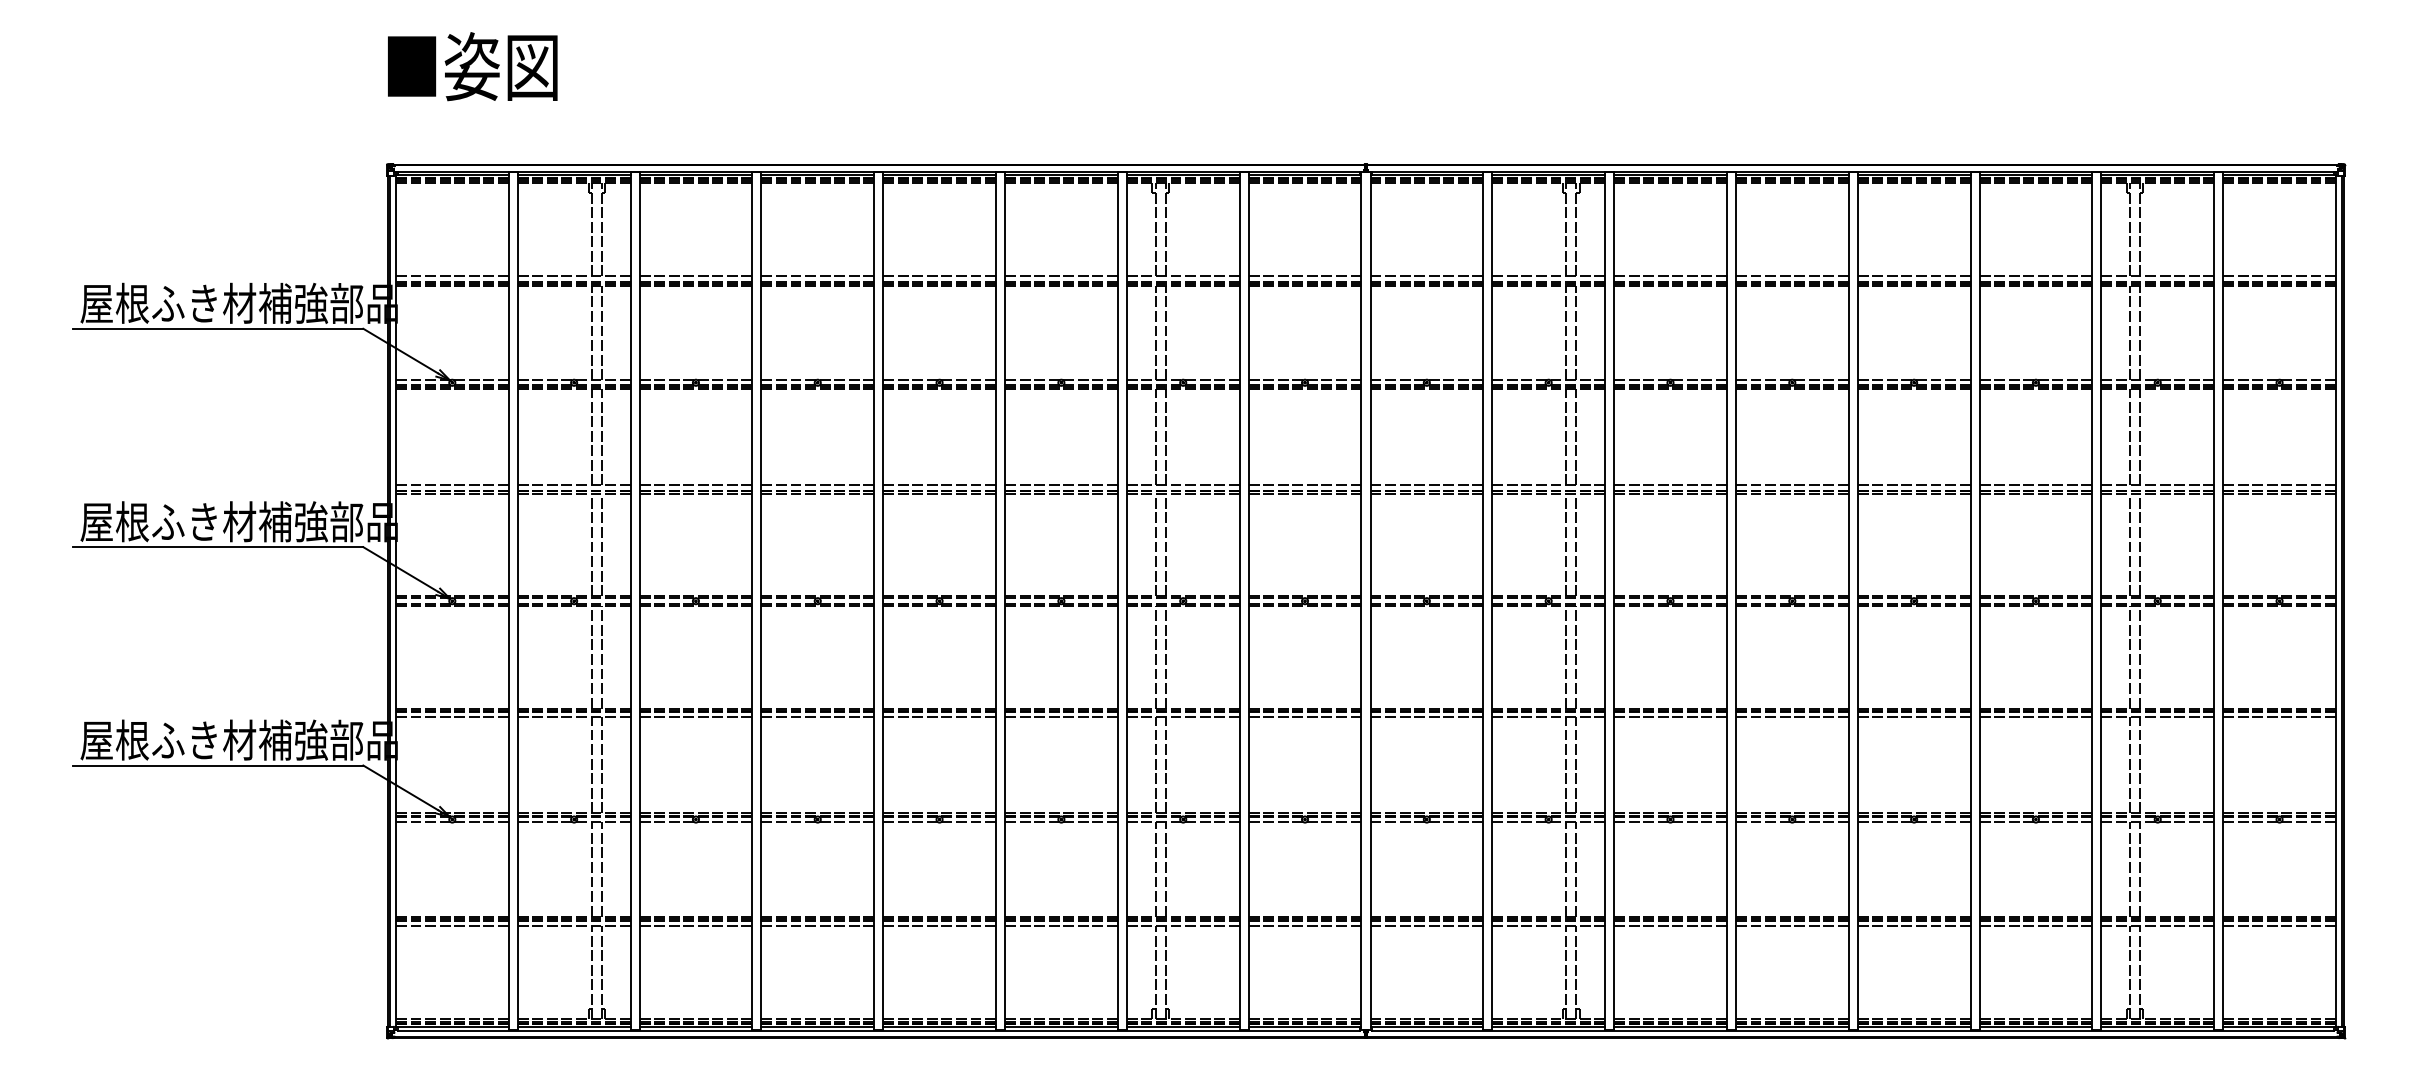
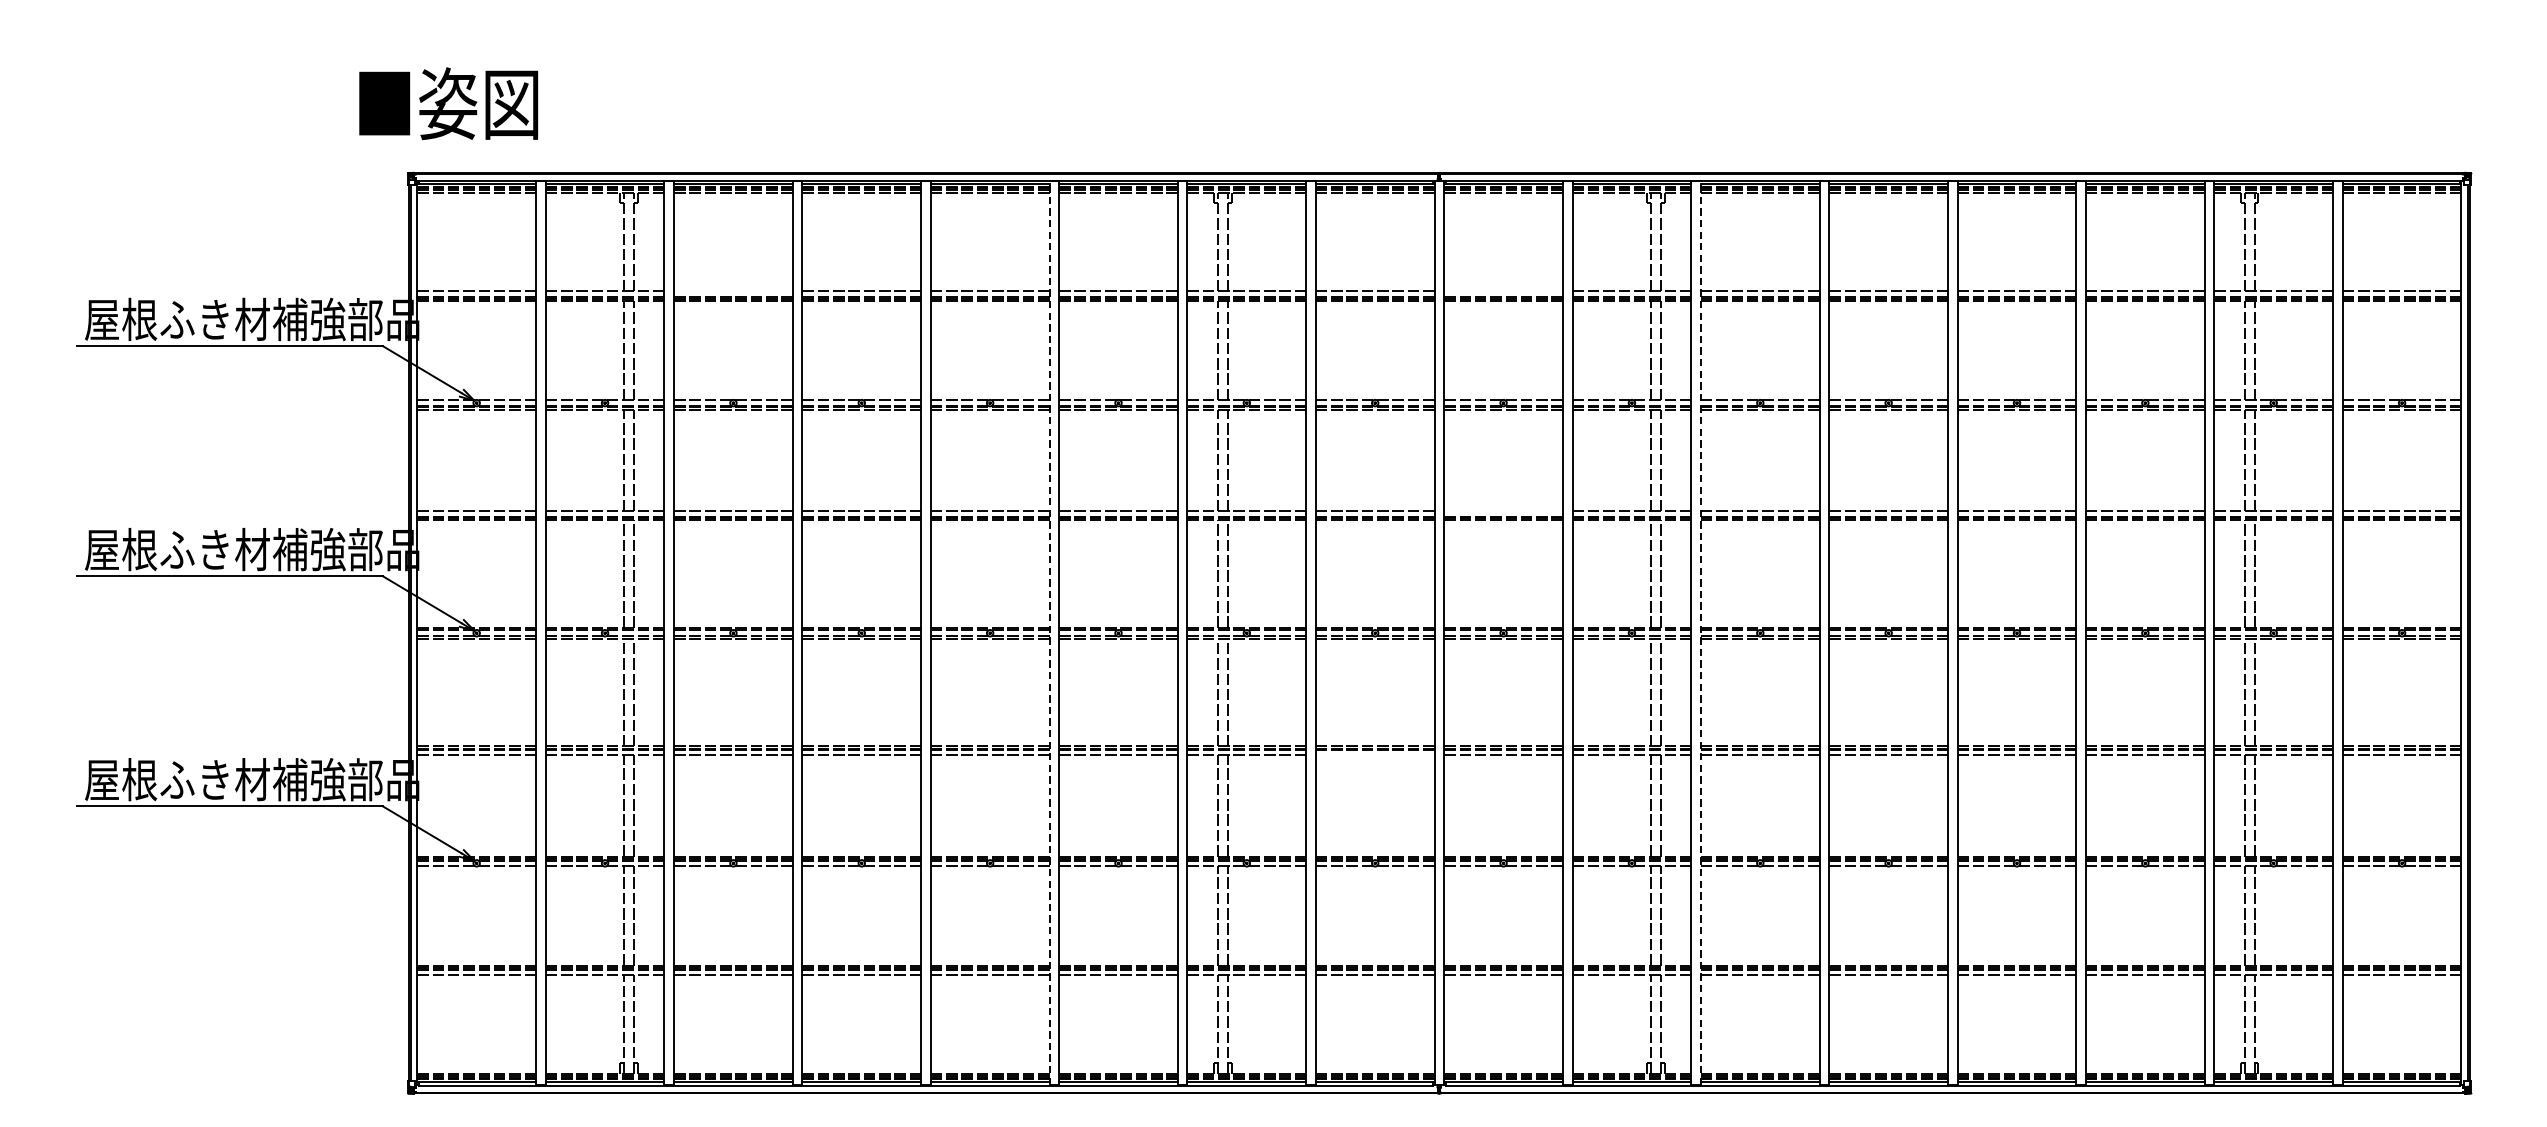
text: (472, 66) -> (448, 103), moved
line: (695, 276) -> (732, 291), removed
line: (1426, 276) -> (1503, 291), removed
line: (1426, 485) -> (1503, 511), removed
line: (995, 601) -> (1049, 633), solid -> dashed
line: (1614, 601) -> (1701, 633), solid -> dashed
line: (1304, 717) -> (1374, 755), removed

